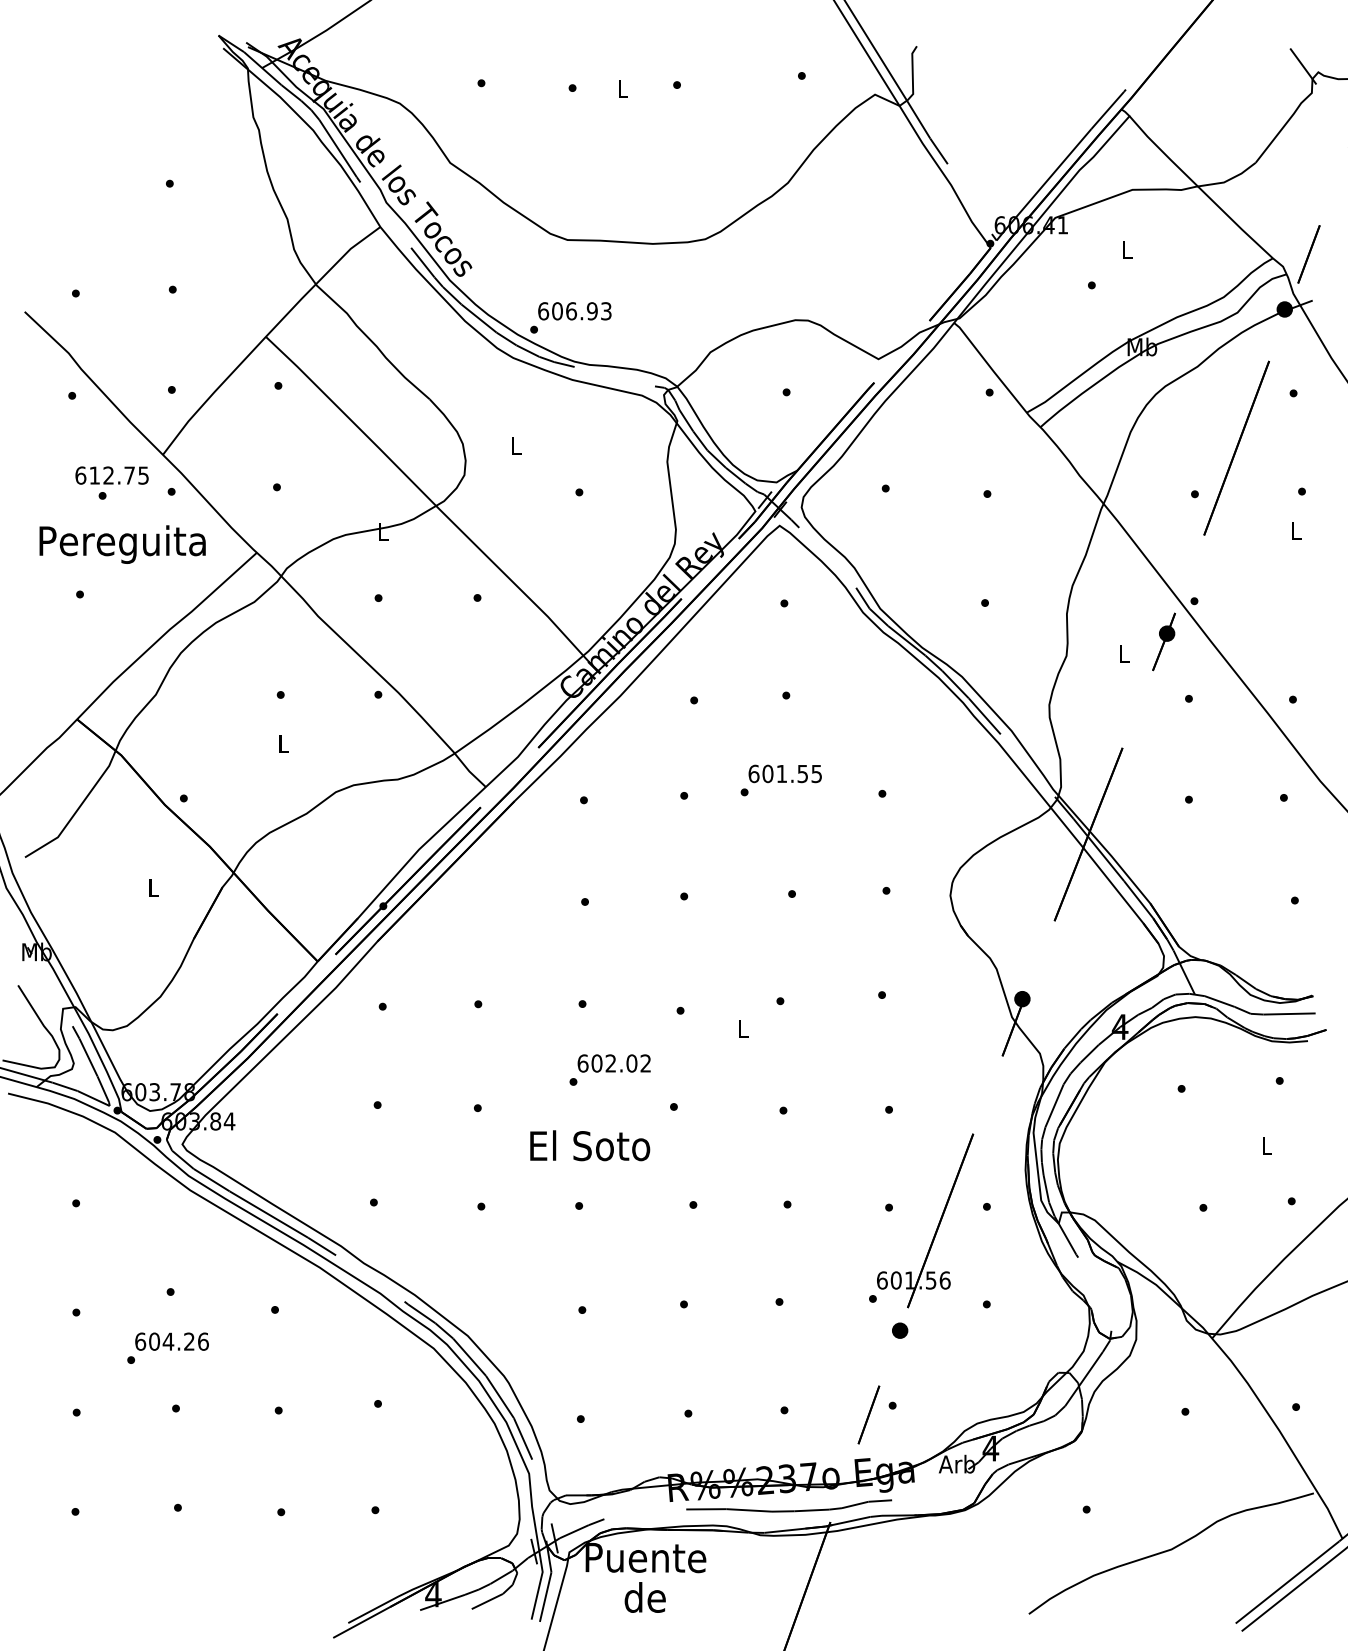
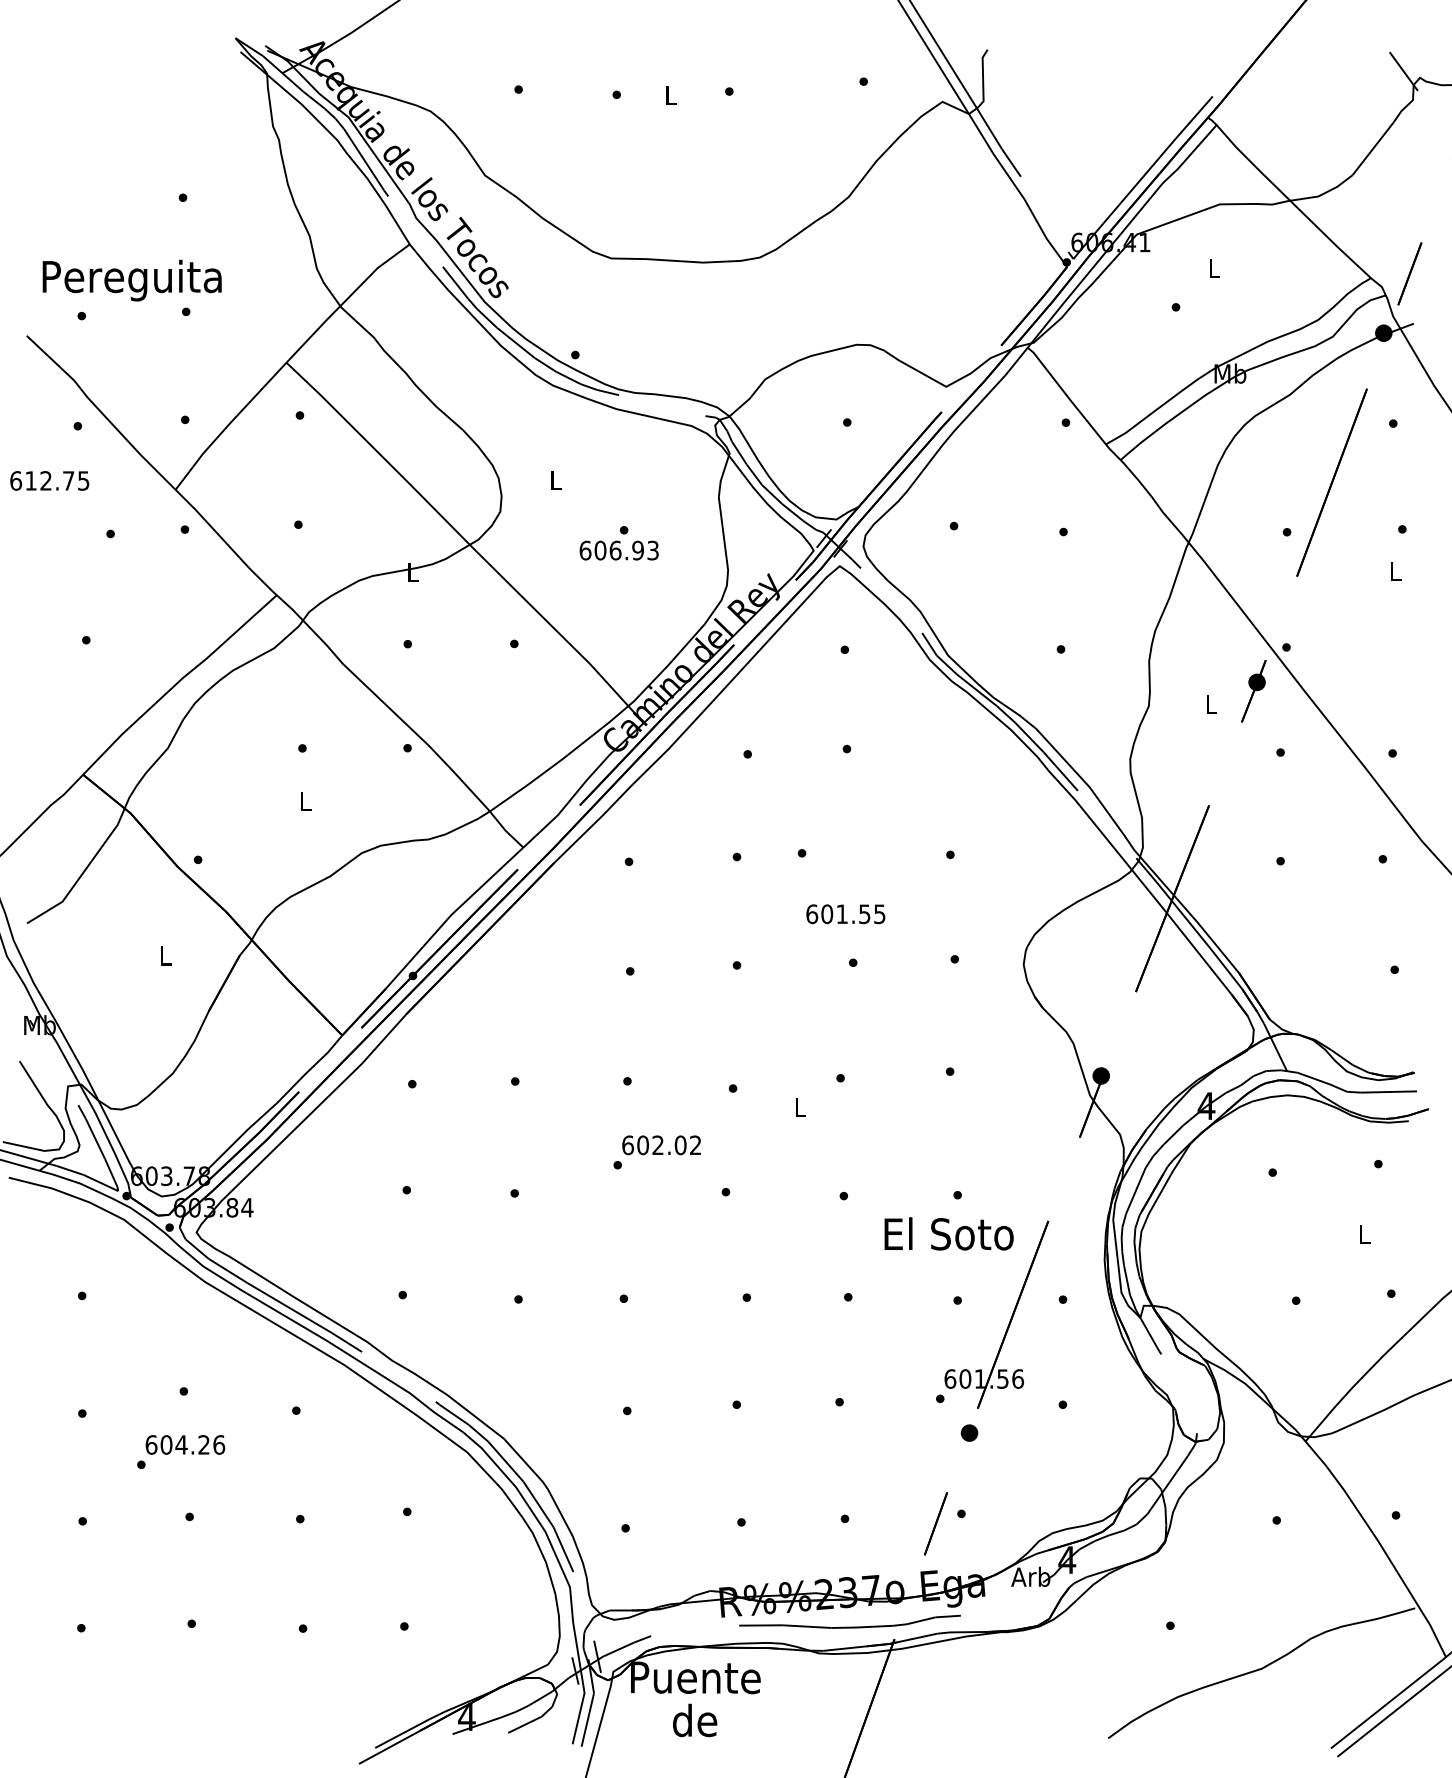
text: (574, 311) -> (618, 550), moved
text: (111, 475) -> (49, 480), moved
text: (122, 544) -> (132, 280), moved
text: (784, 773) -> (845, 913), moved
text: (590, 1145) -> (949, 1233), moved

